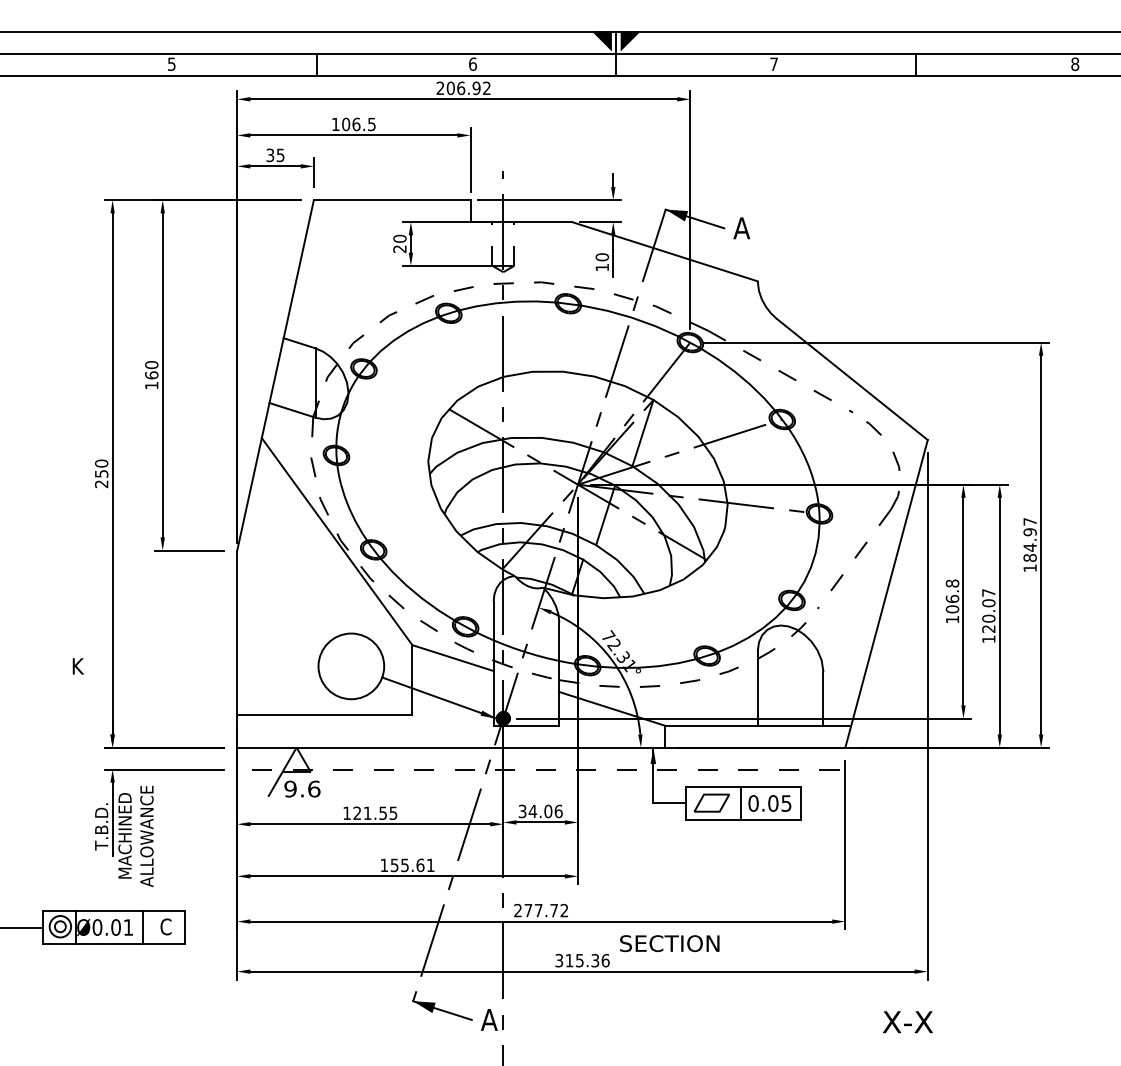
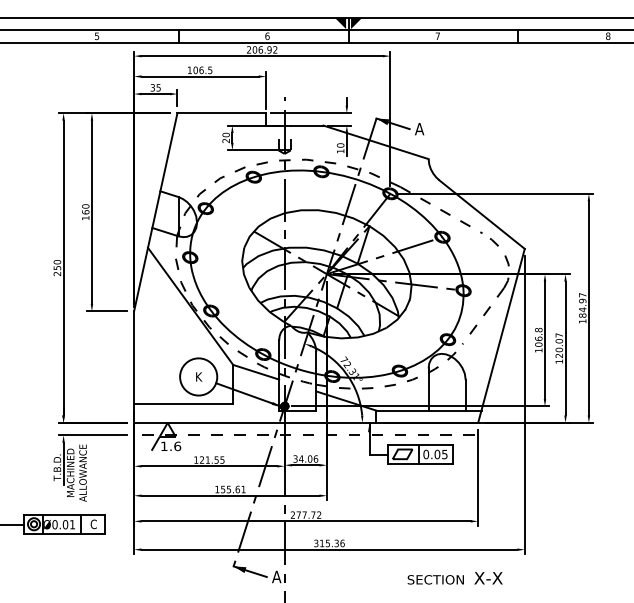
text: (78, 665) -> (199, 376), moved
text: (289, 789) -> (163, 446), 9.6 -> 1.6
text: (669, 943) -> (435, 579), moved
text: (907, 1022) -> (488, 578), moved

